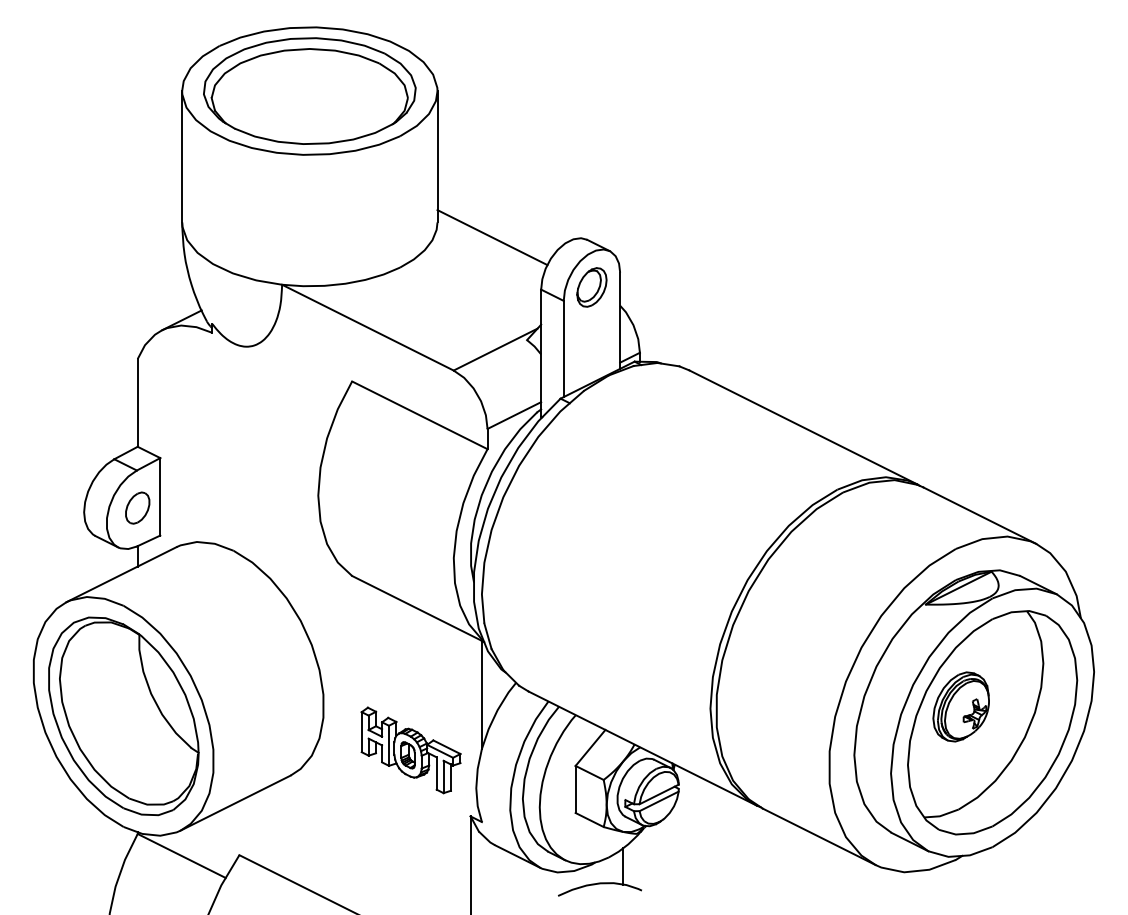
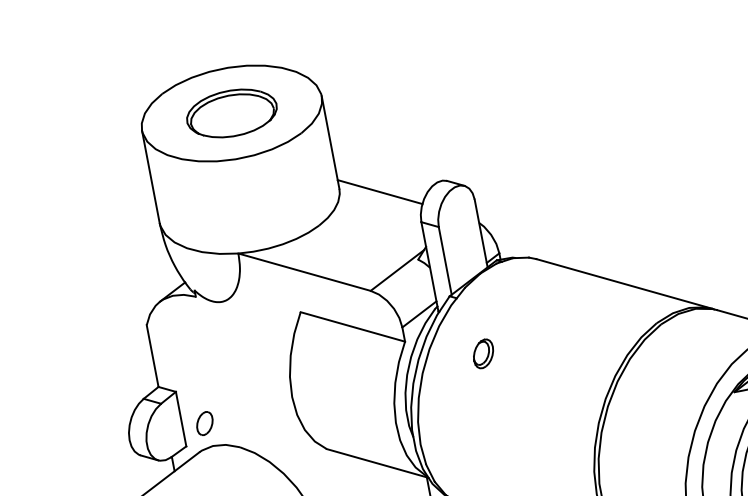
part: (309, 90) -> (231, 113), size x0.6
part: (591, 287) -> (483, 353), moved
part: (137, 507) -> (204, 423), moved

